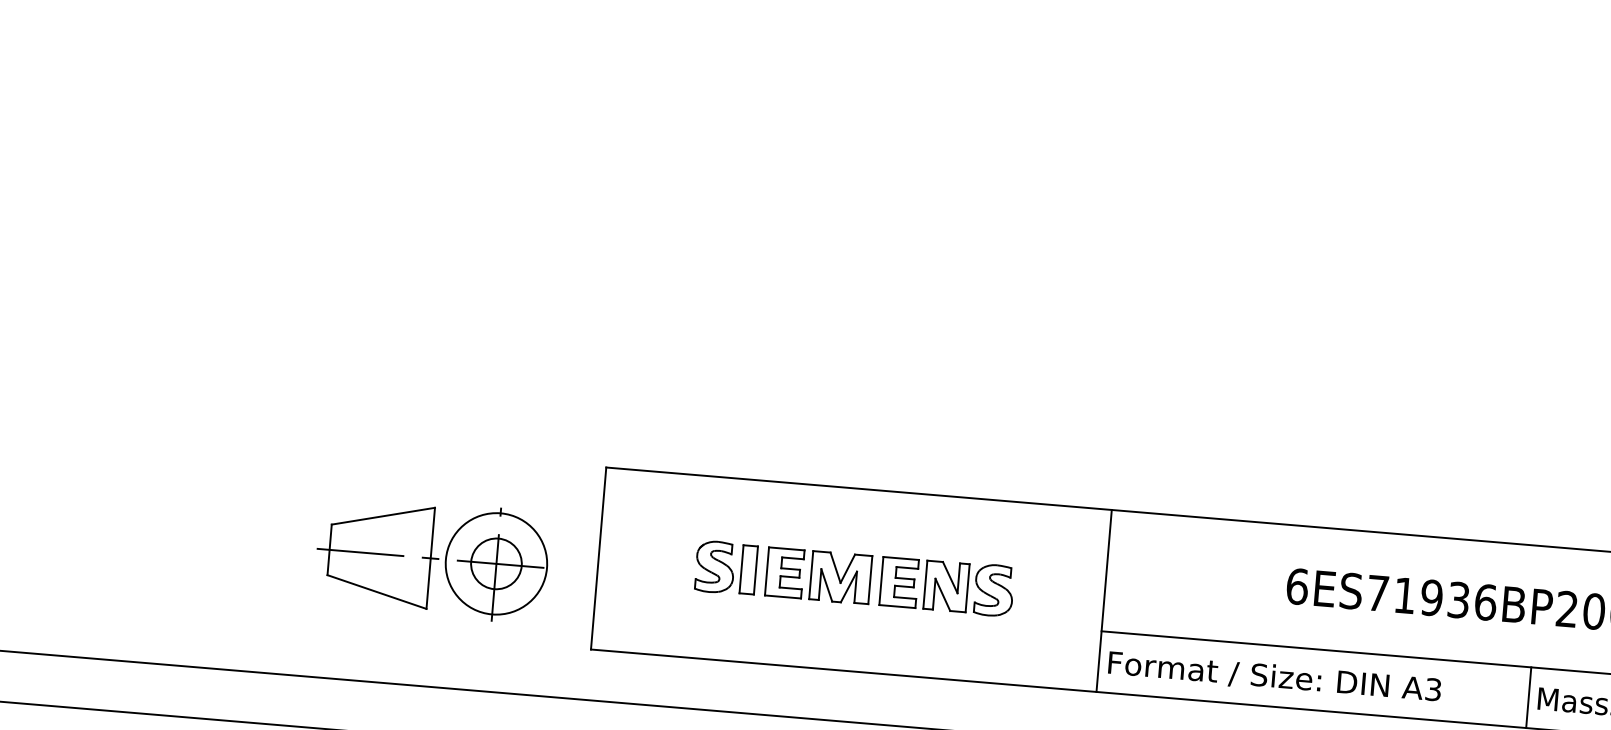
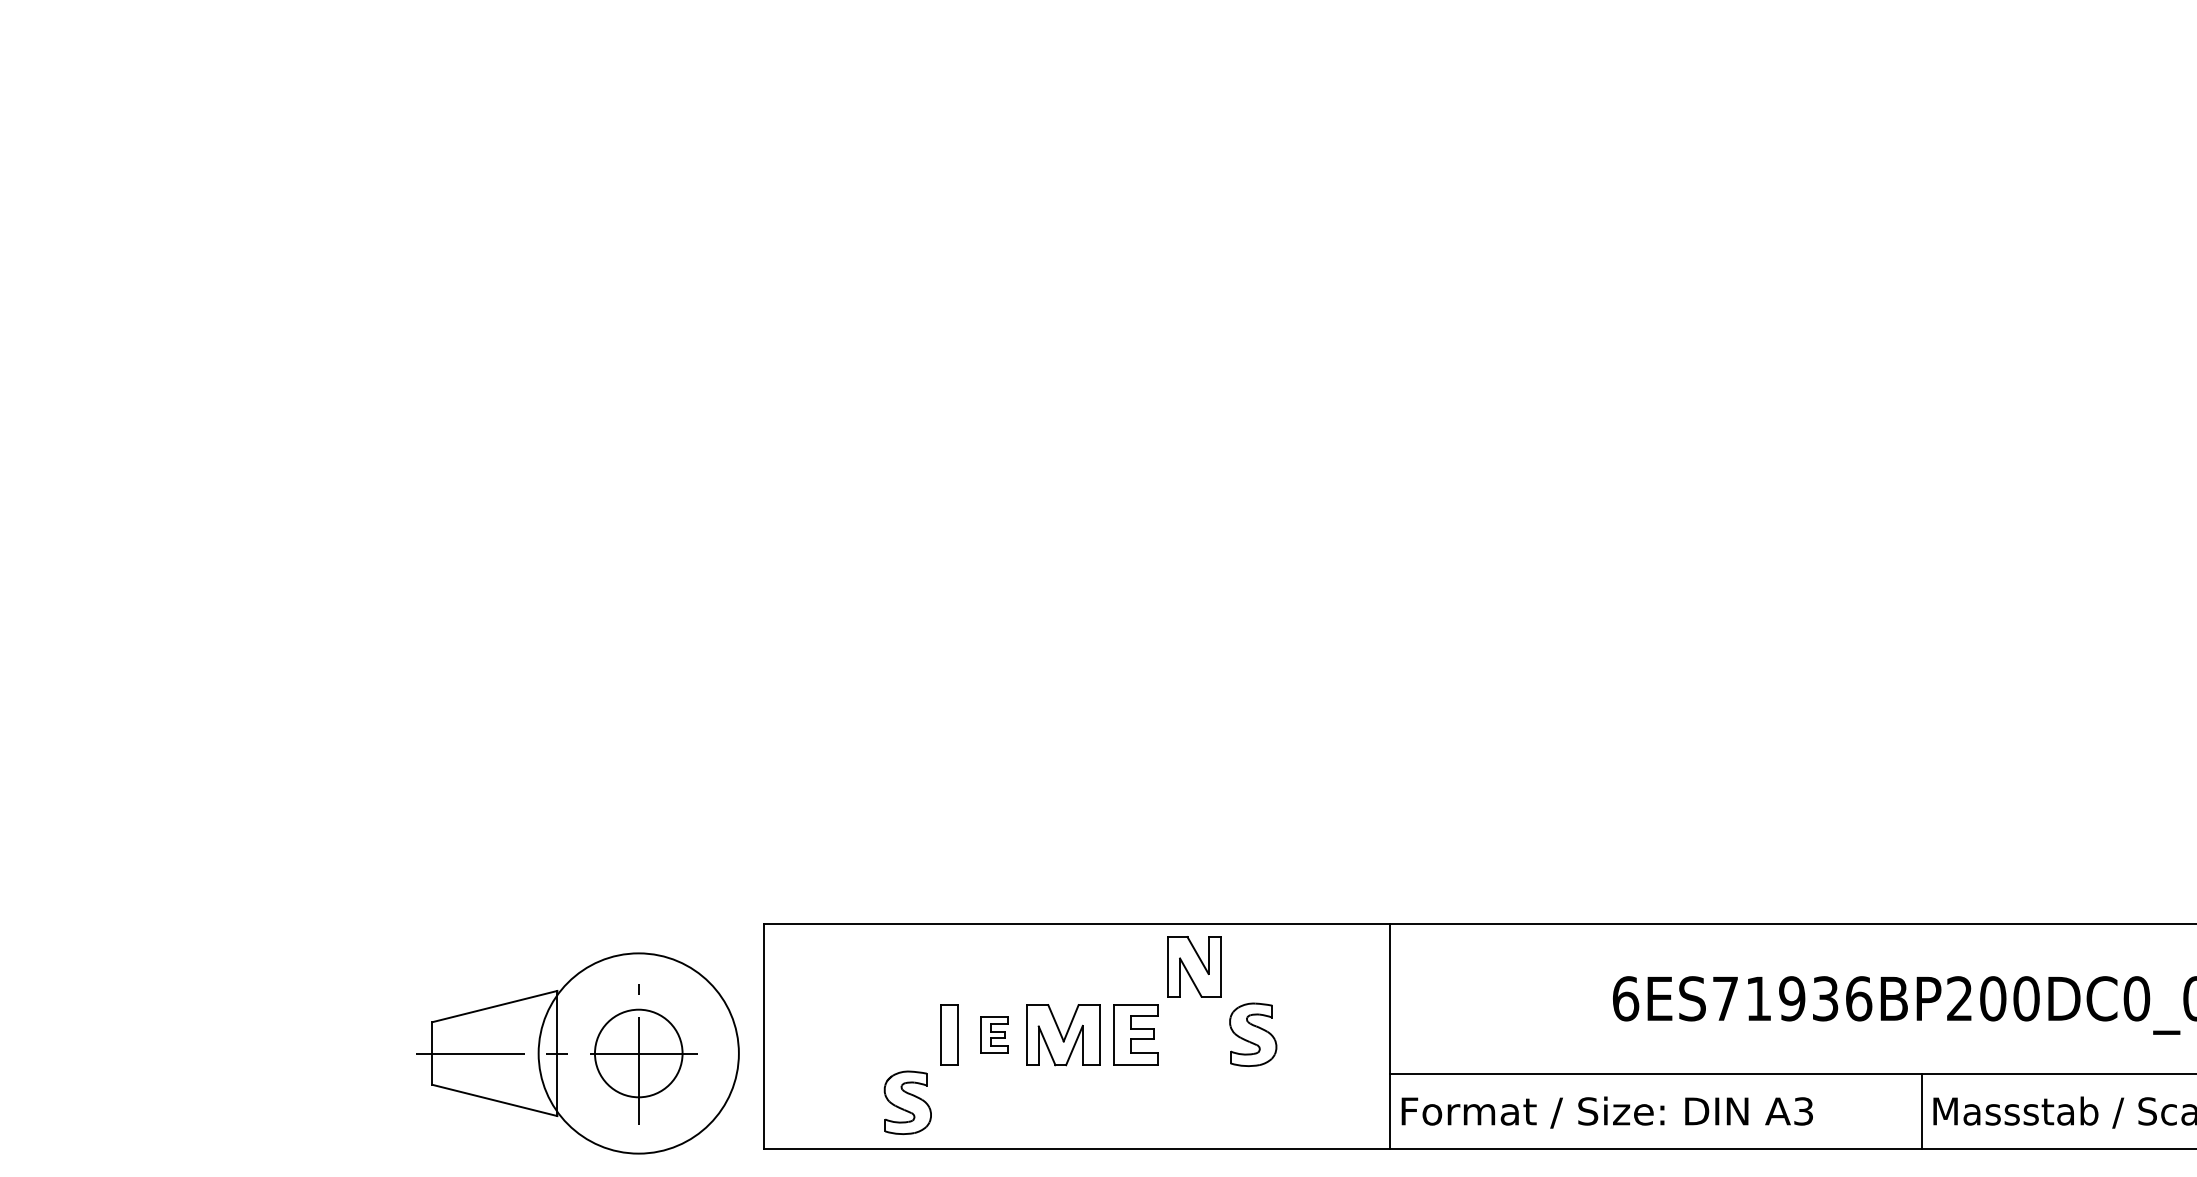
circle: (496, 563) -> (638, 1053), size x1.4
circle: (496, 563) -> (638, 1053), size x1.6
part: (714, 566) -> (907, 1102), moved
part: (785, 572) -> (994, 1034), size x0.6
part: (946, 586) -> (1194, 966), moved

